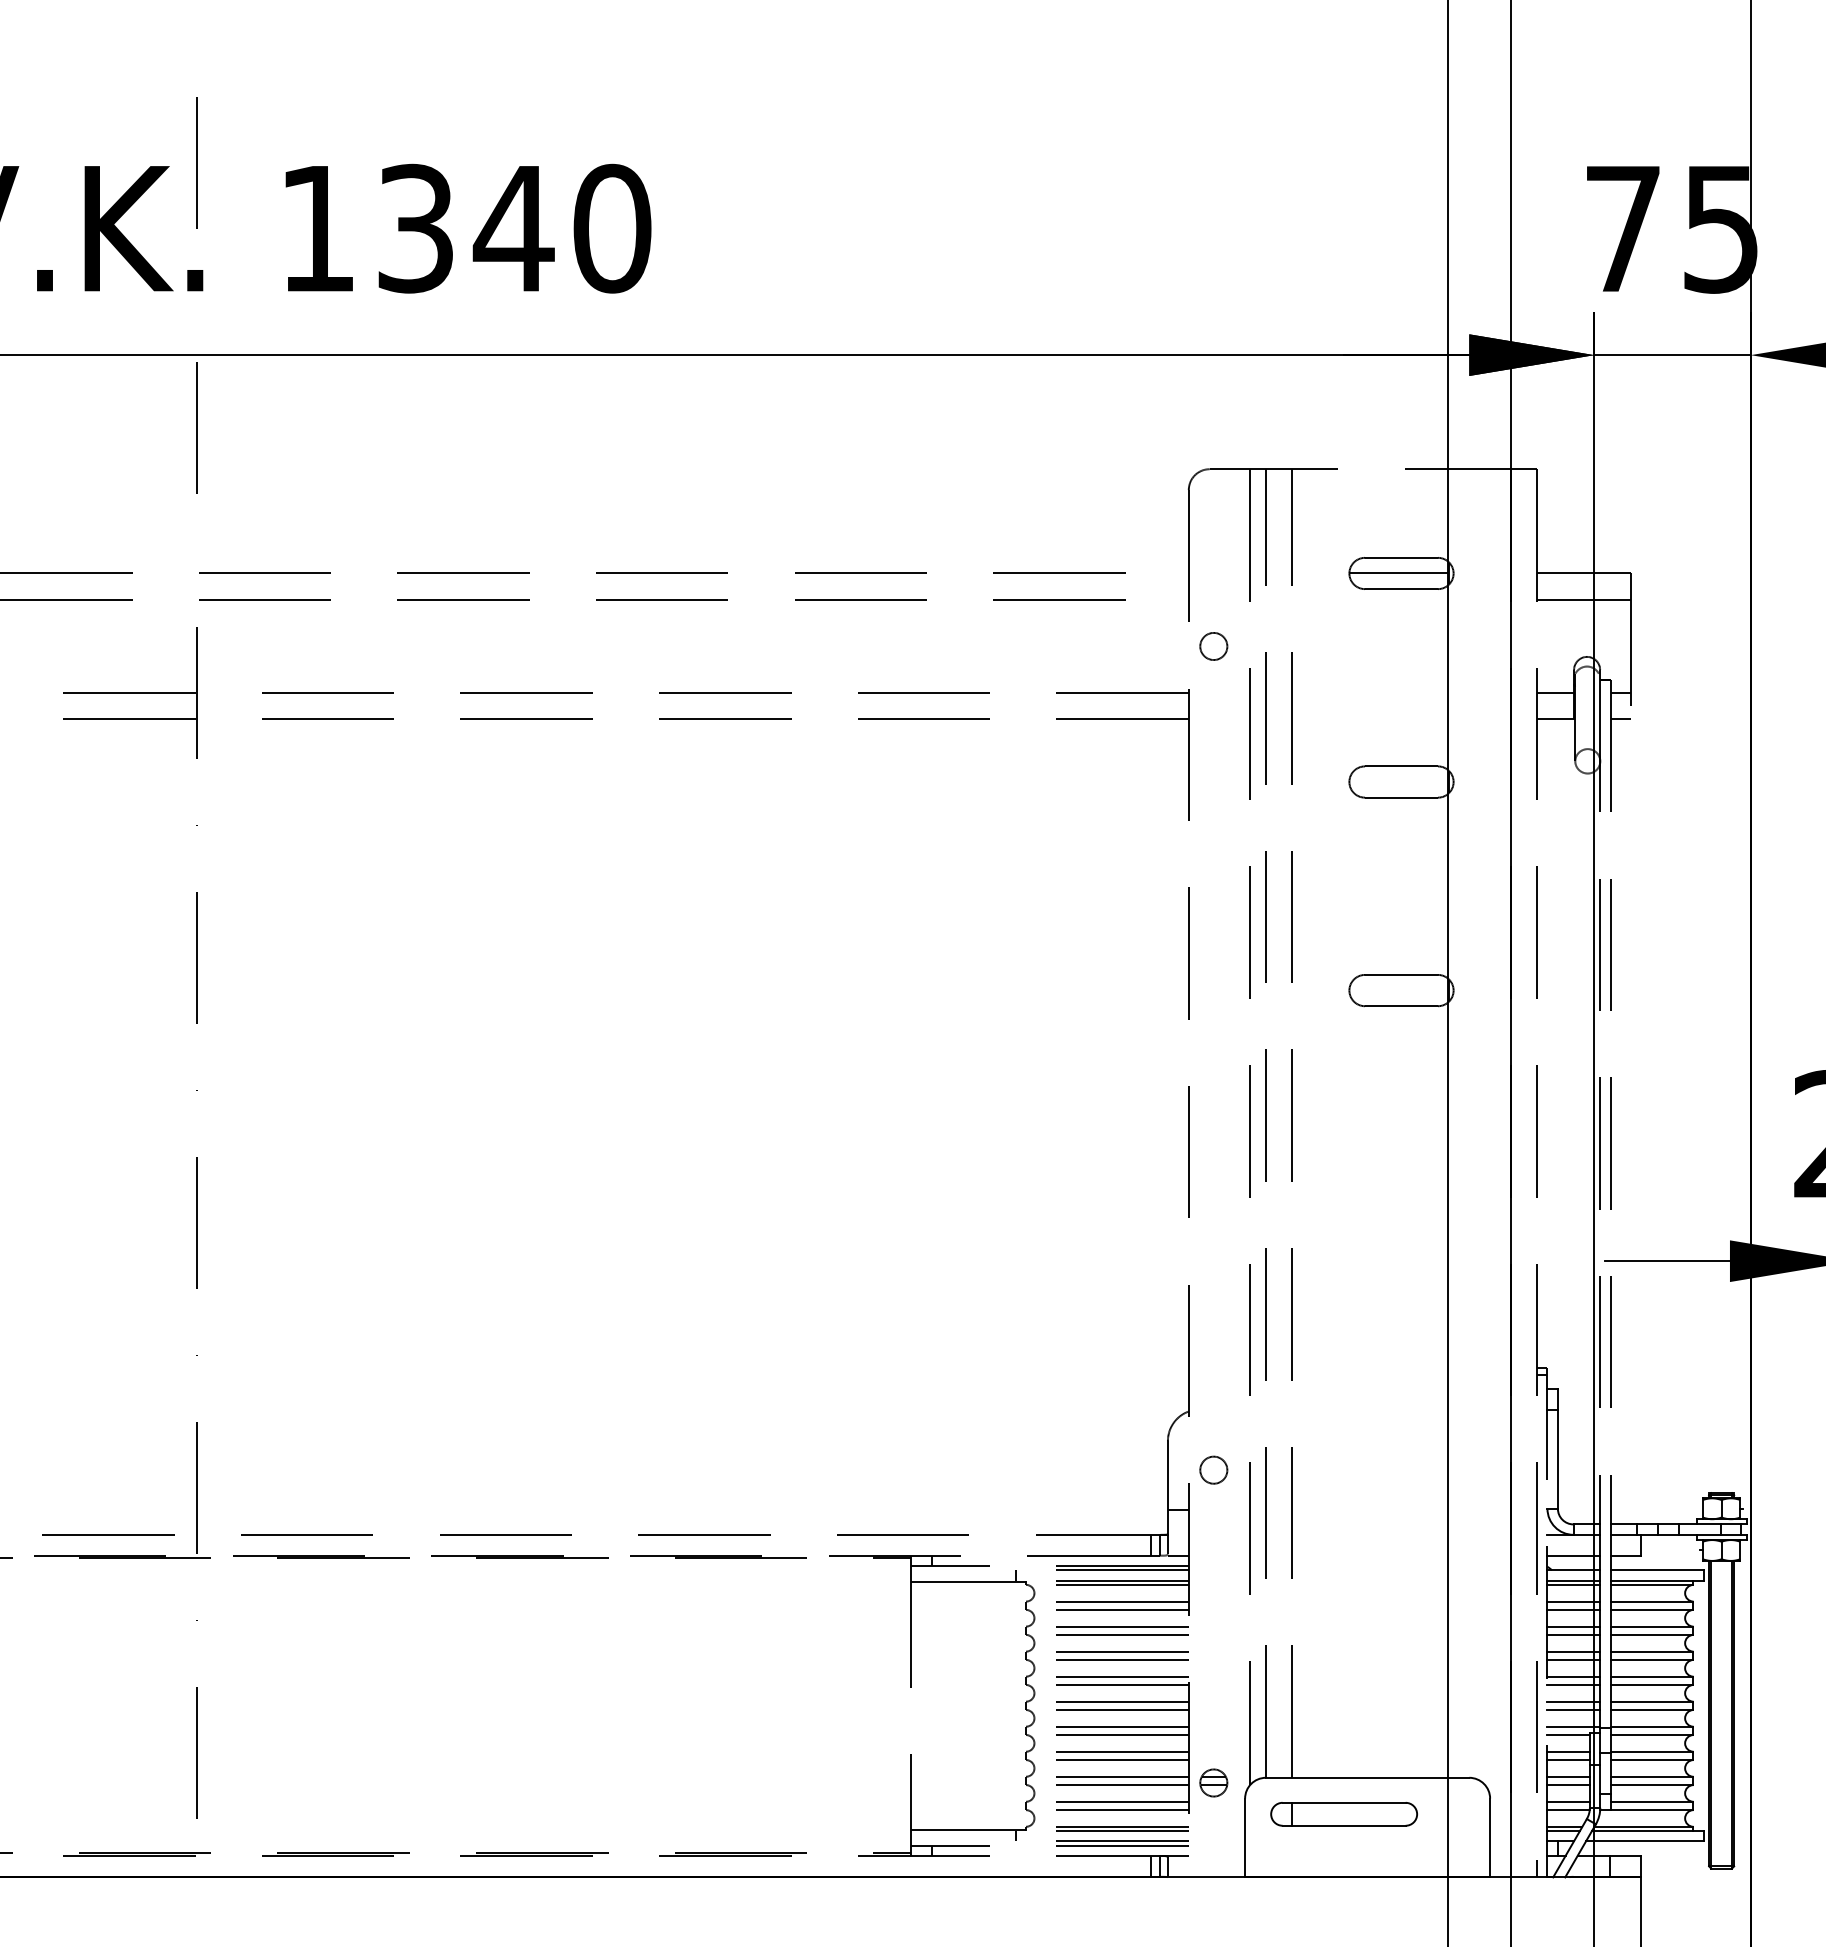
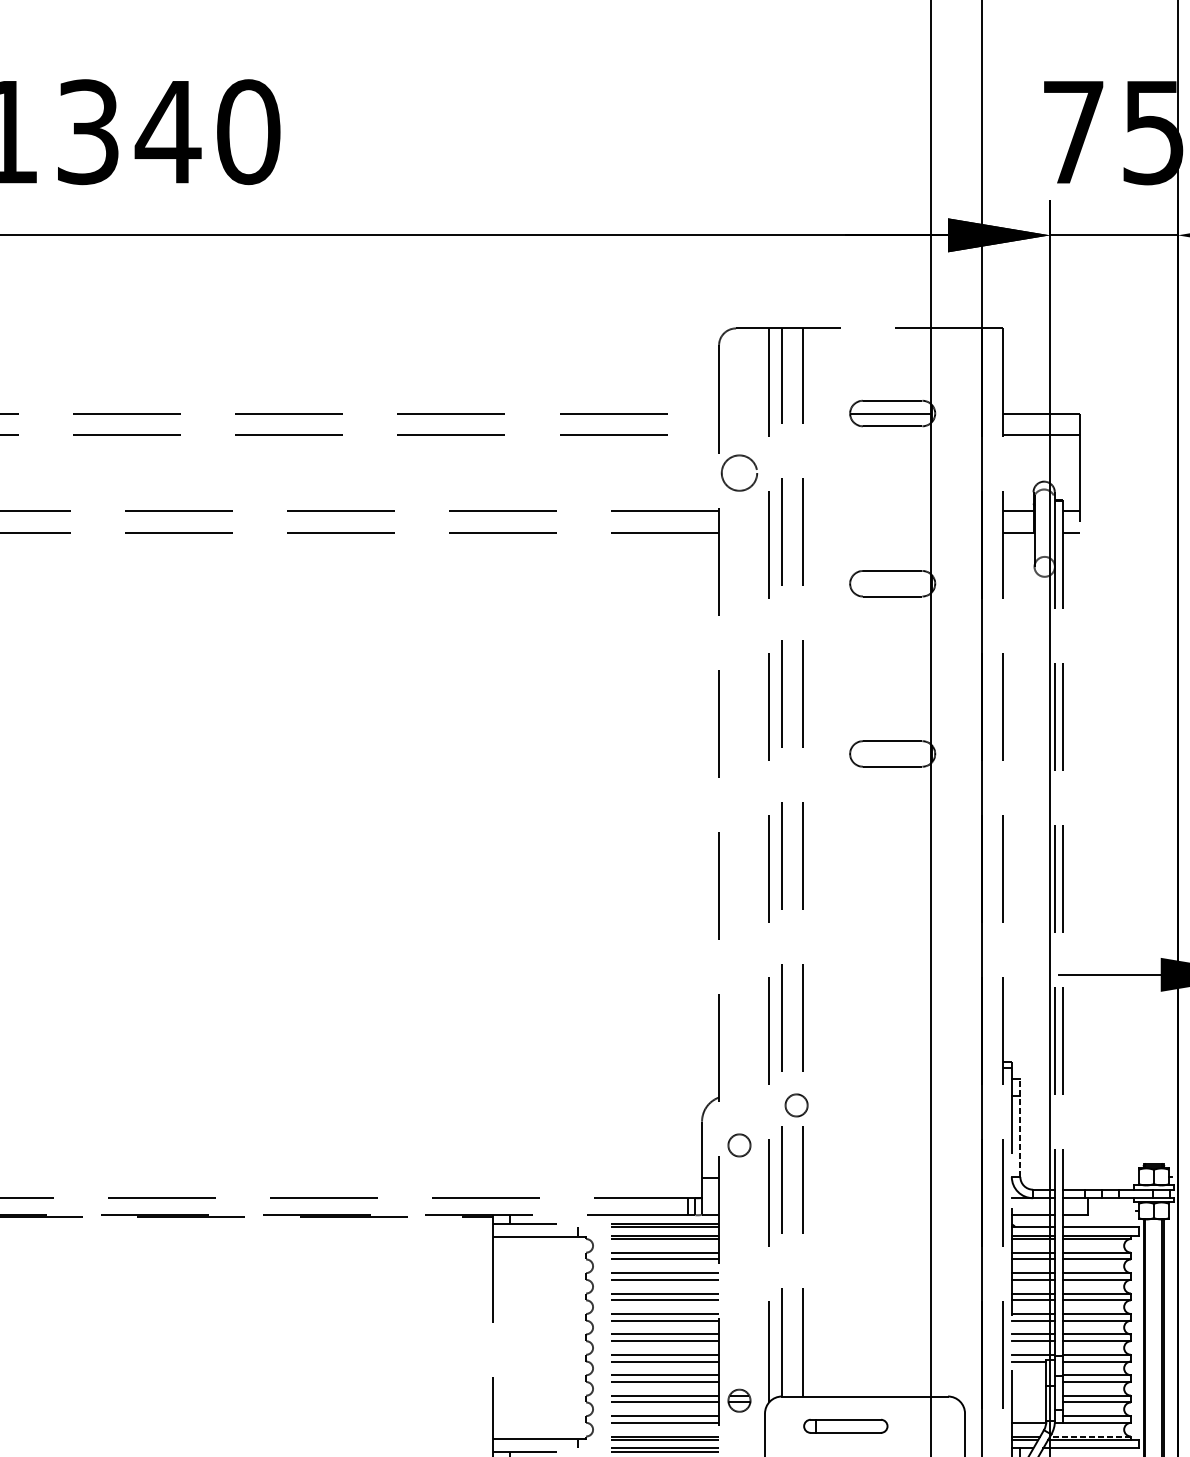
circle: (1213, 646) -> (739, 473), size x1.6
circle: (1283, 1420) -> (796, 1104), added
line: (1557, 1448) -> (1020, 1127), solid -> dashed
line: (1568, 1751) -> (1028, 1375), removed
line: (1568, 1760) -> (1028, 1382), removed
line: (1568, 1776) -> (1028, 1395), removed
line: (1568, 1785) -> (1028, 1402), removed
line: (1568, 1801) -> (1028, 1415), removed
part: (1343, 1814) -> (845, 1426), size x0.7
line: (1643, 1826) -> (1090, 1436), solid -> dashed

